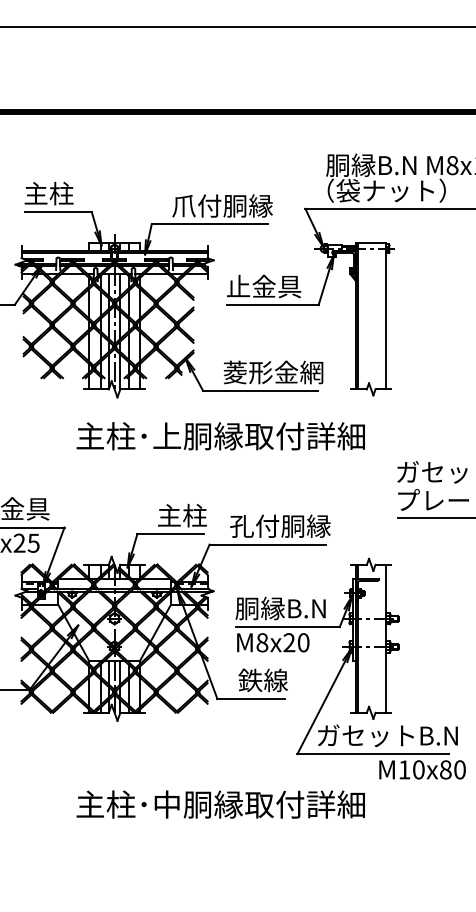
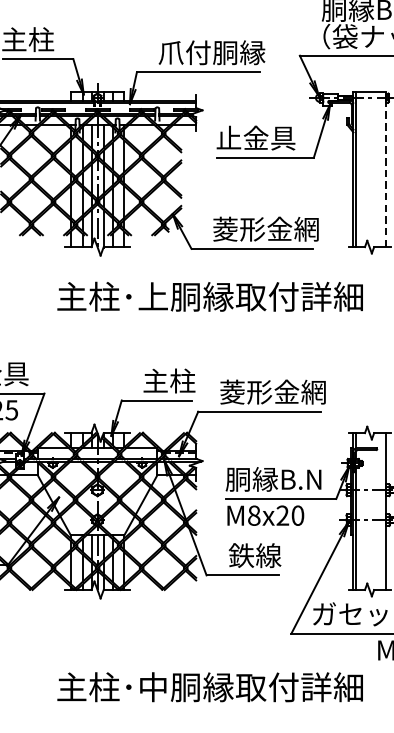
line: (386, 315) -> (385, 168), solid -> dashed
text: (280, 525) -> (273, 391), 孔付胴縁 -> 菱形金網

